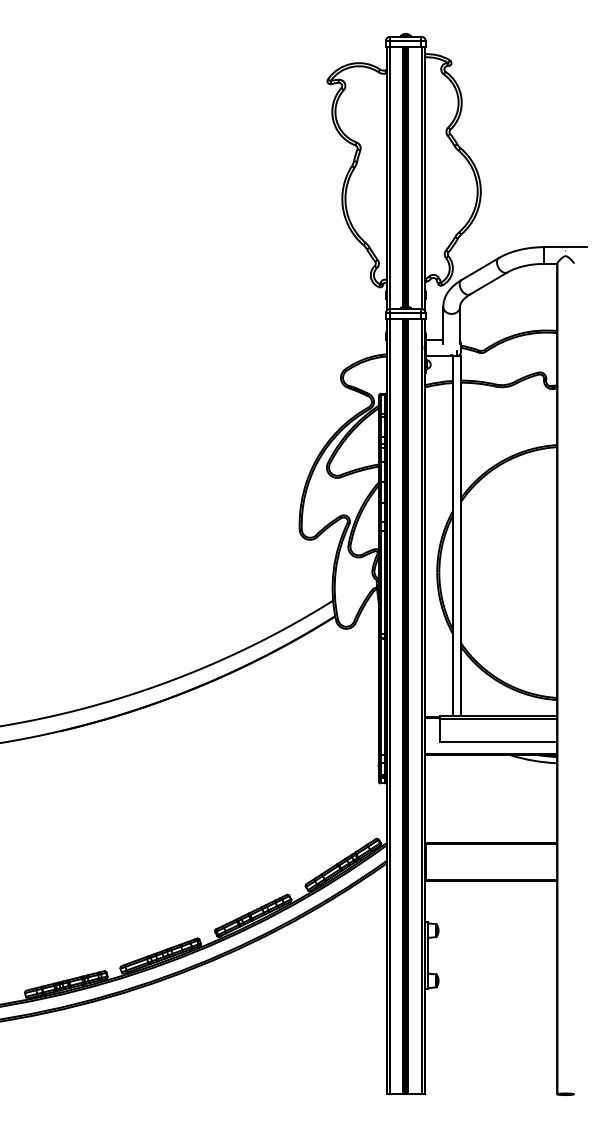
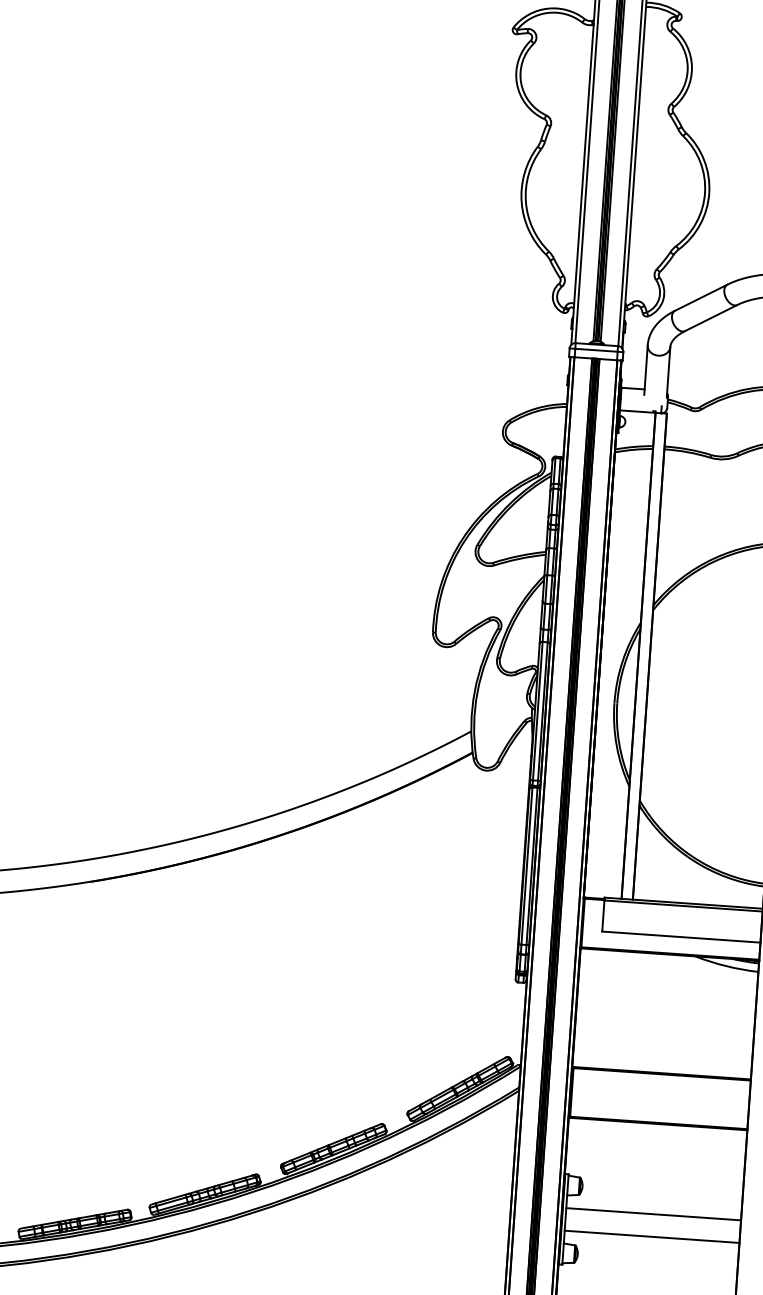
line: (492, 947) -> (653, 1214), added
line: (492, 964) -> (652, 1237), added

